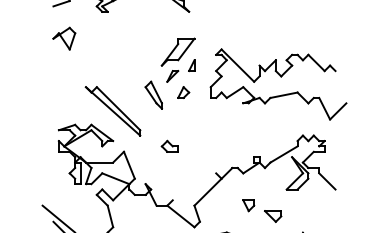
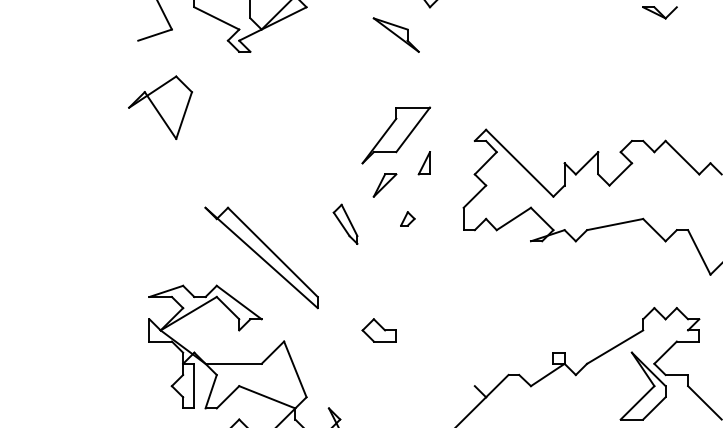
part: (64, 38) -> (161, 107), size x1.4
part: (183, 92) -> (407, 218), size x0.6
part: (153, 94) -> (345, 222), size x0.7

